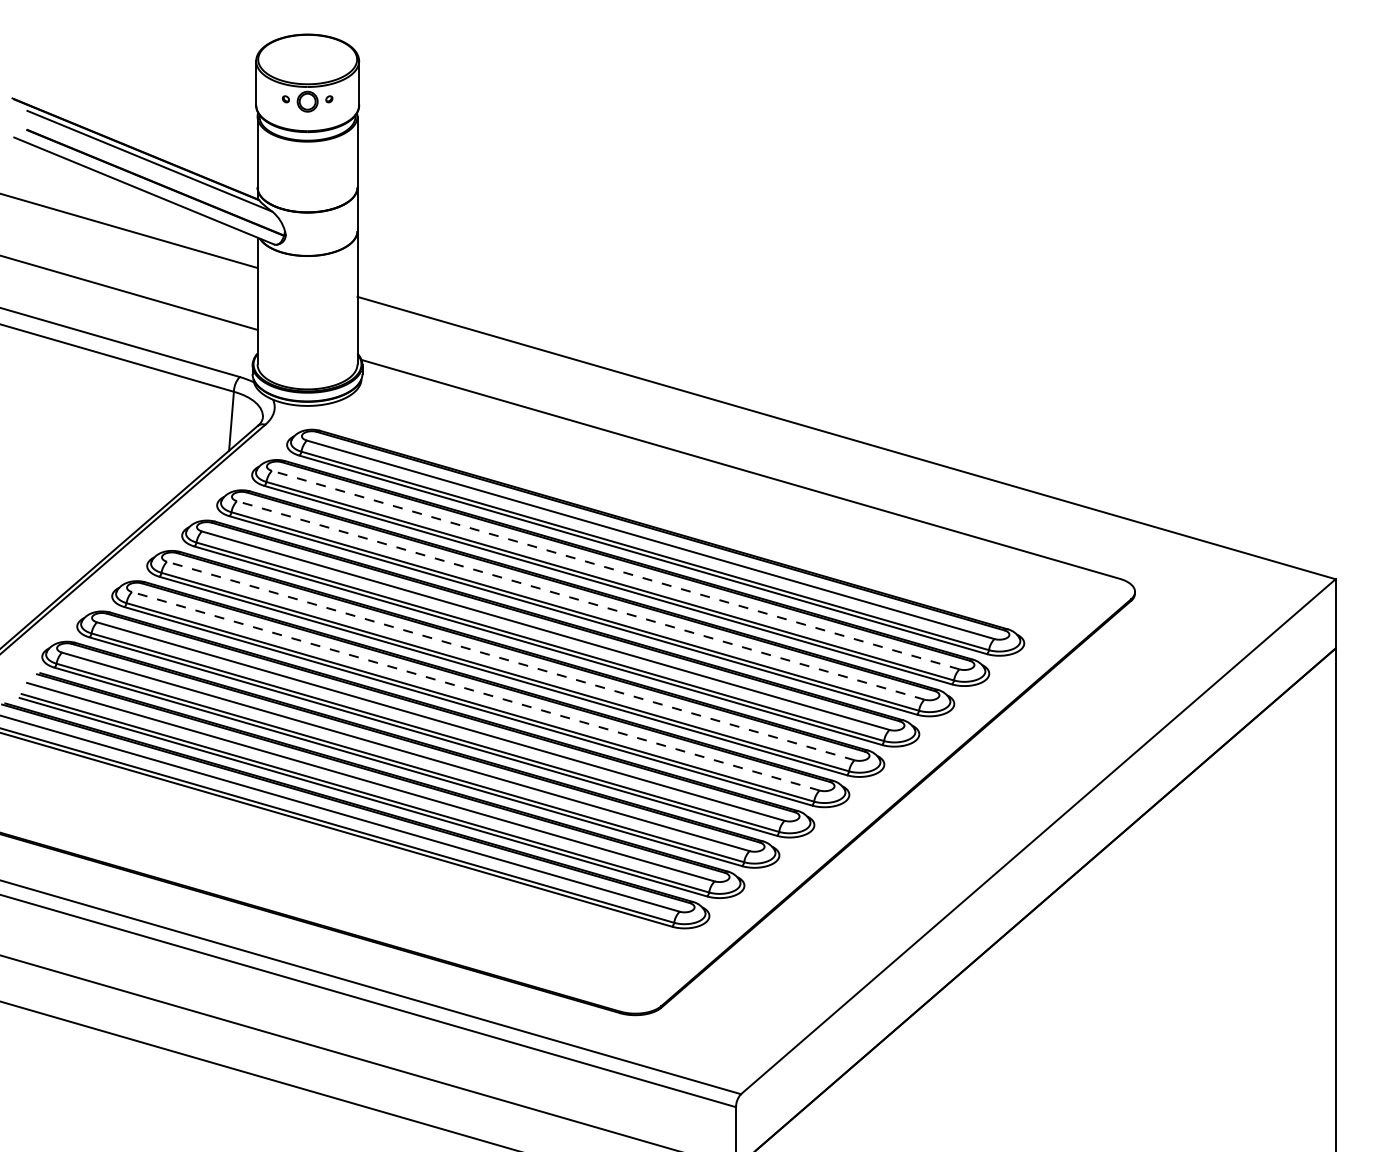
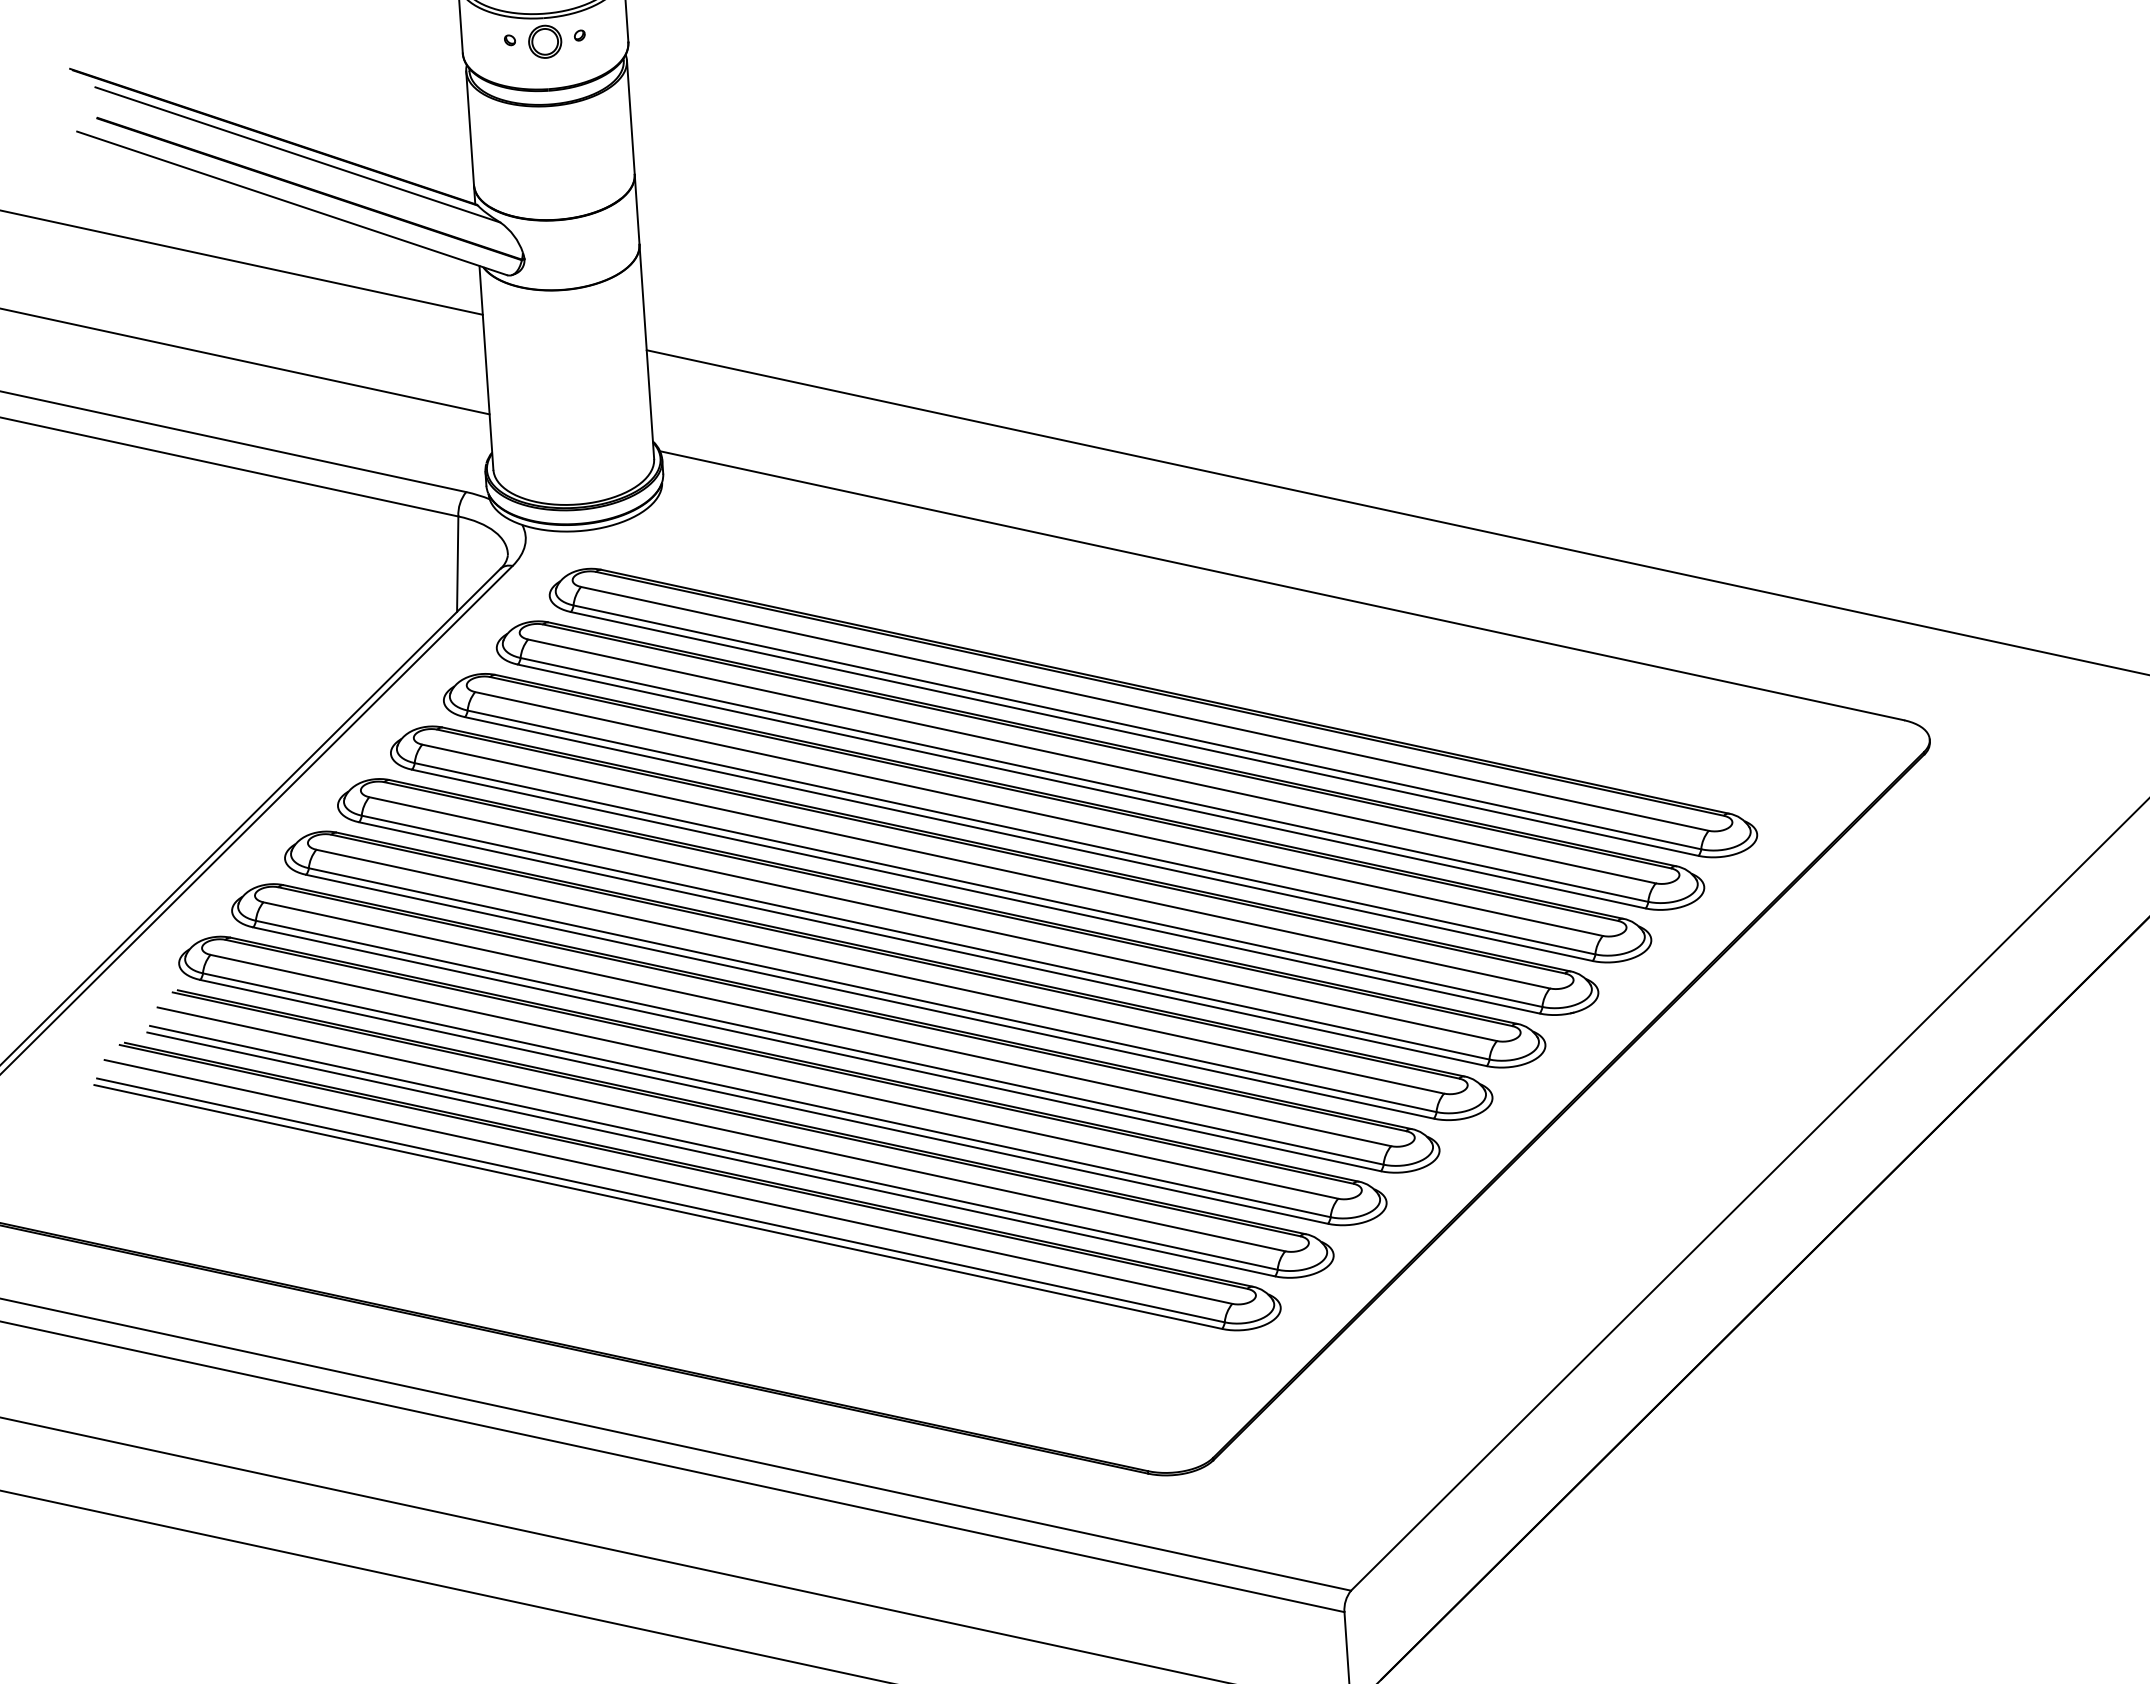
line: (615, 570) -> (1091, 762), dashed -> solid
line: (580, 600) -> (1038, 814), dashed -> solid
line: (510, 661) -> (932, 919), dashed -> solid
line: (475, 691) -> (879, 972), dashed -> solid

